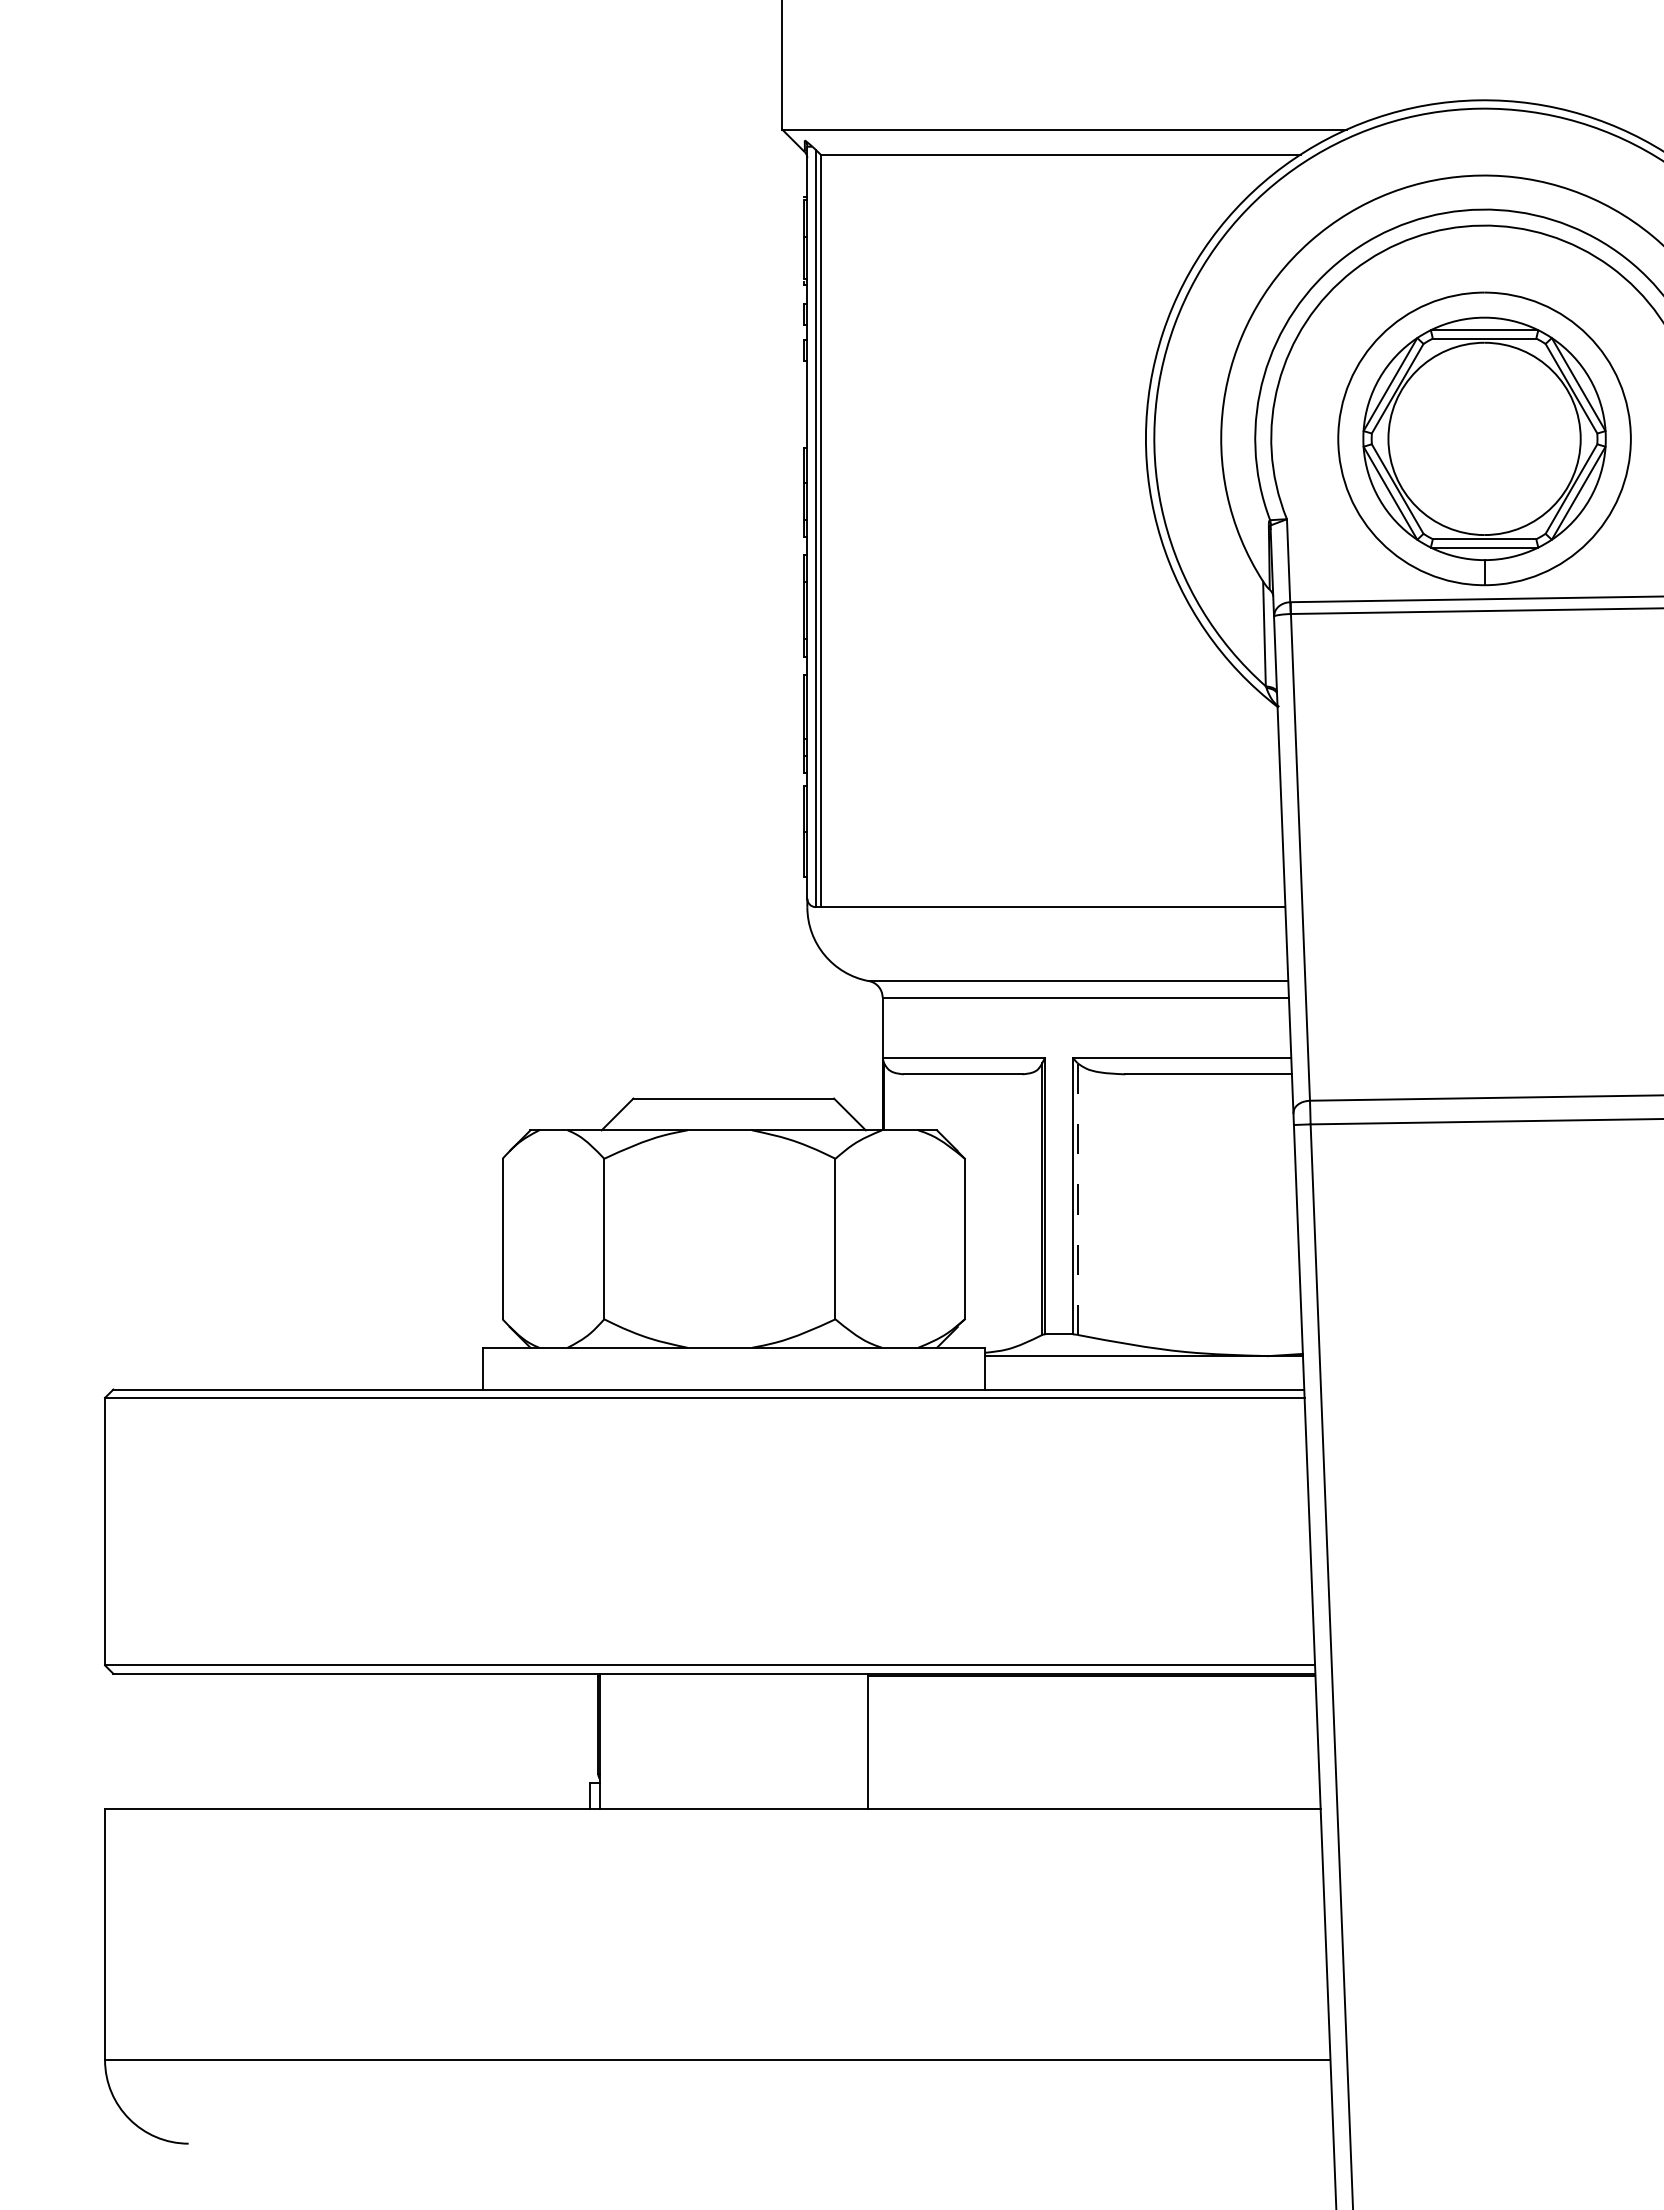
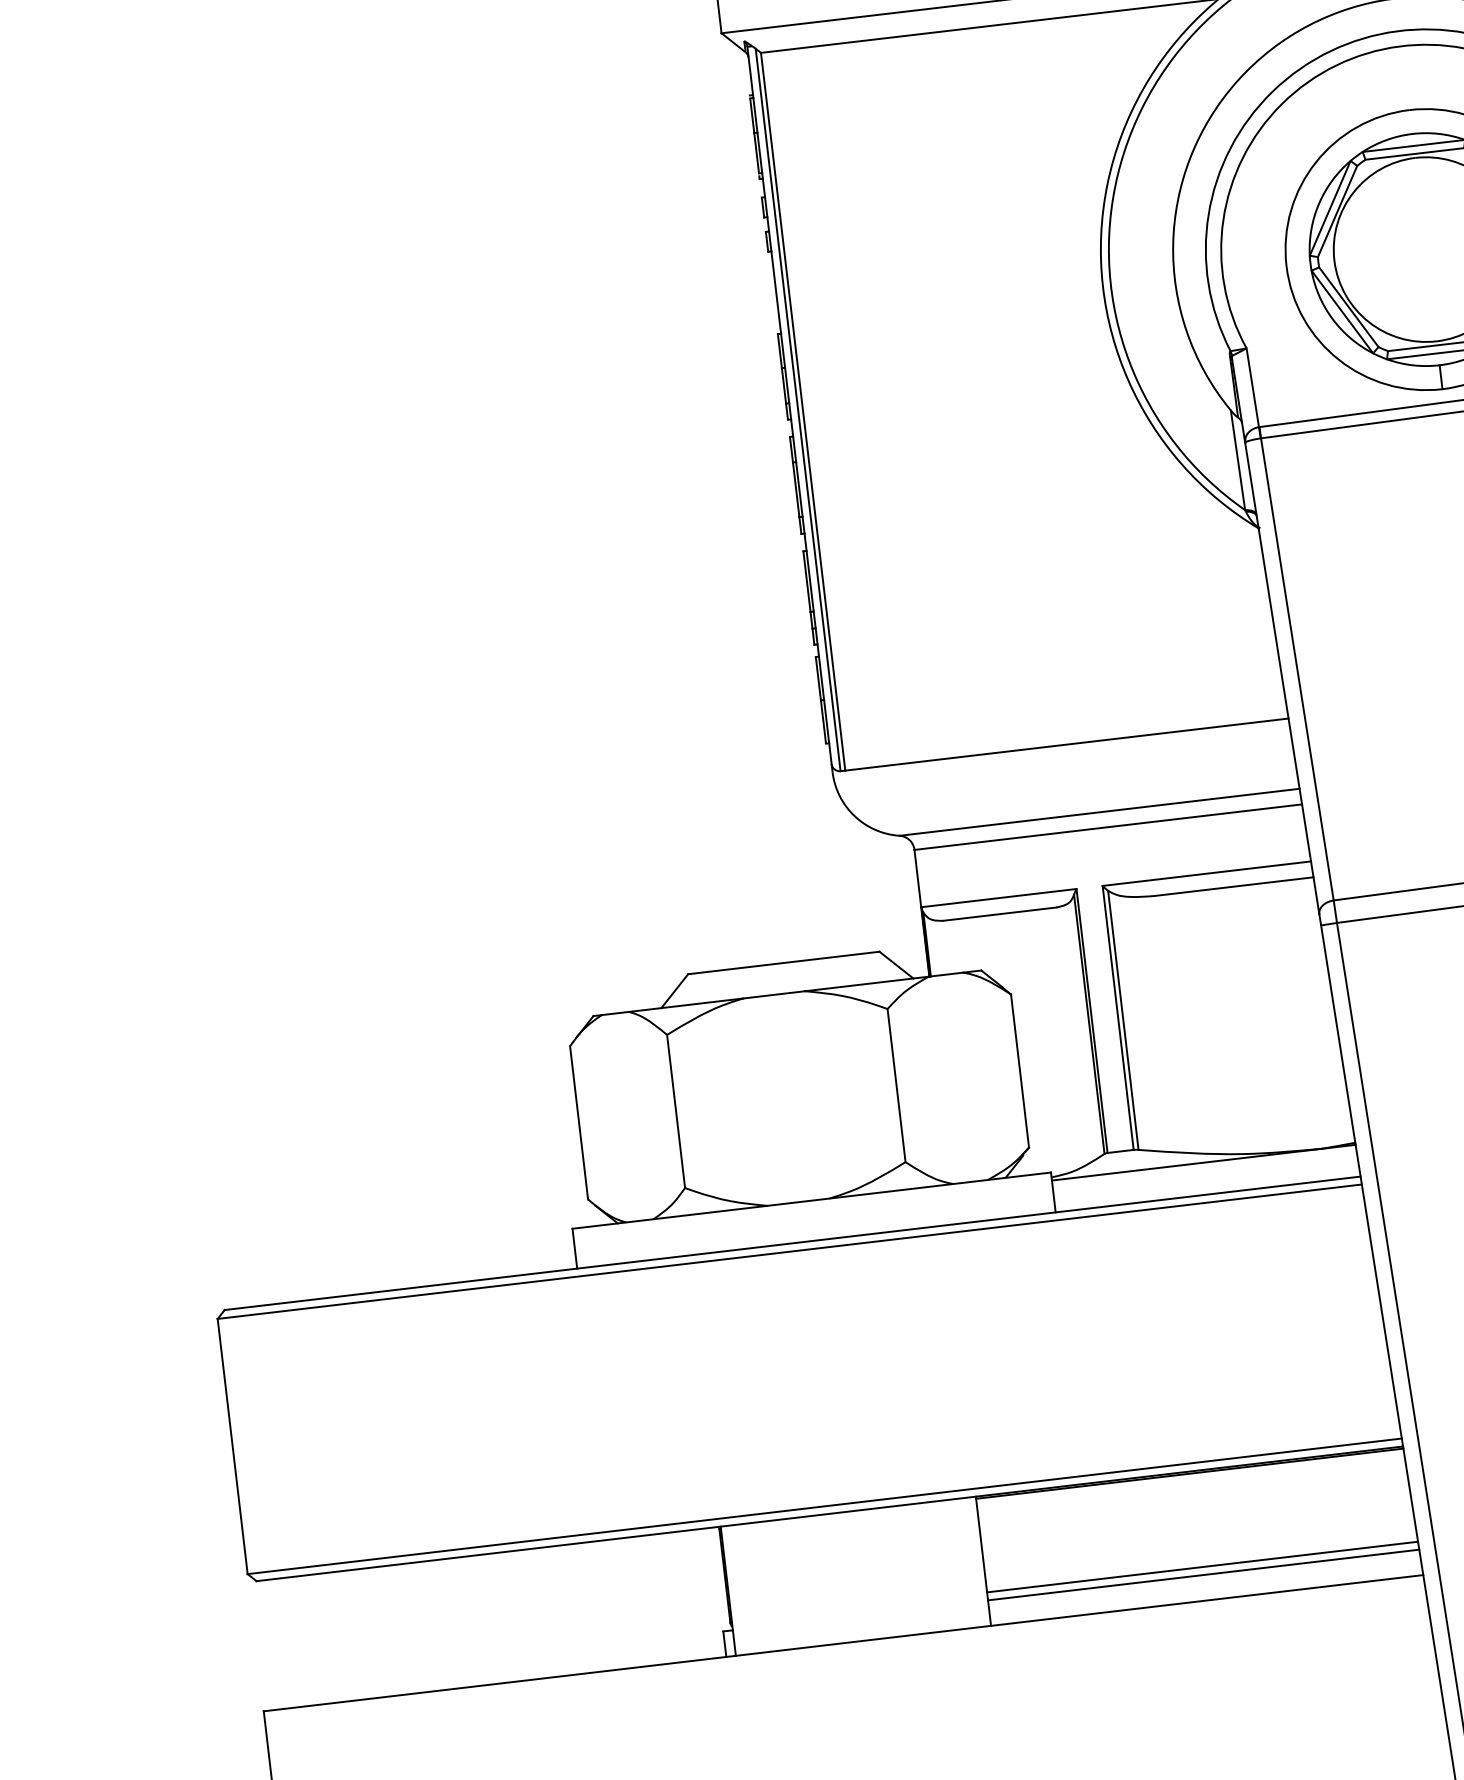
line: (1077, 1199) -> (1123, 1020), dashed -> solid
line: (1093, 1774) -> (1202, 1567), added
line: (1093, 1782) -> (1203, 1575), added

